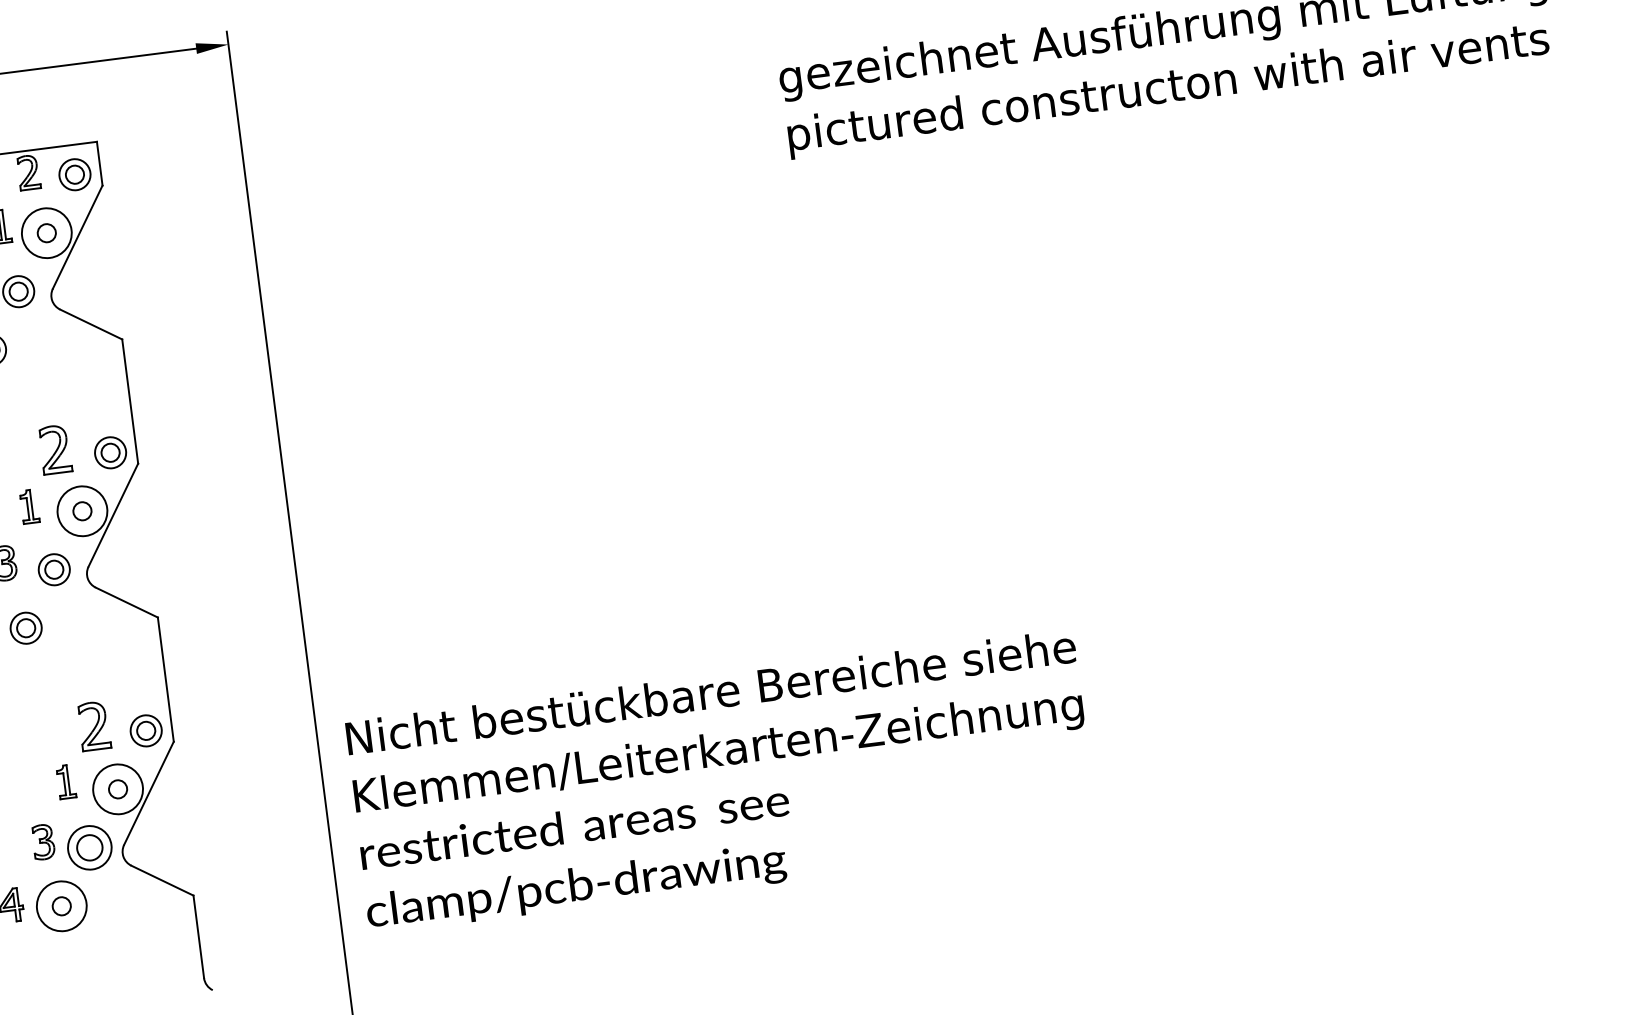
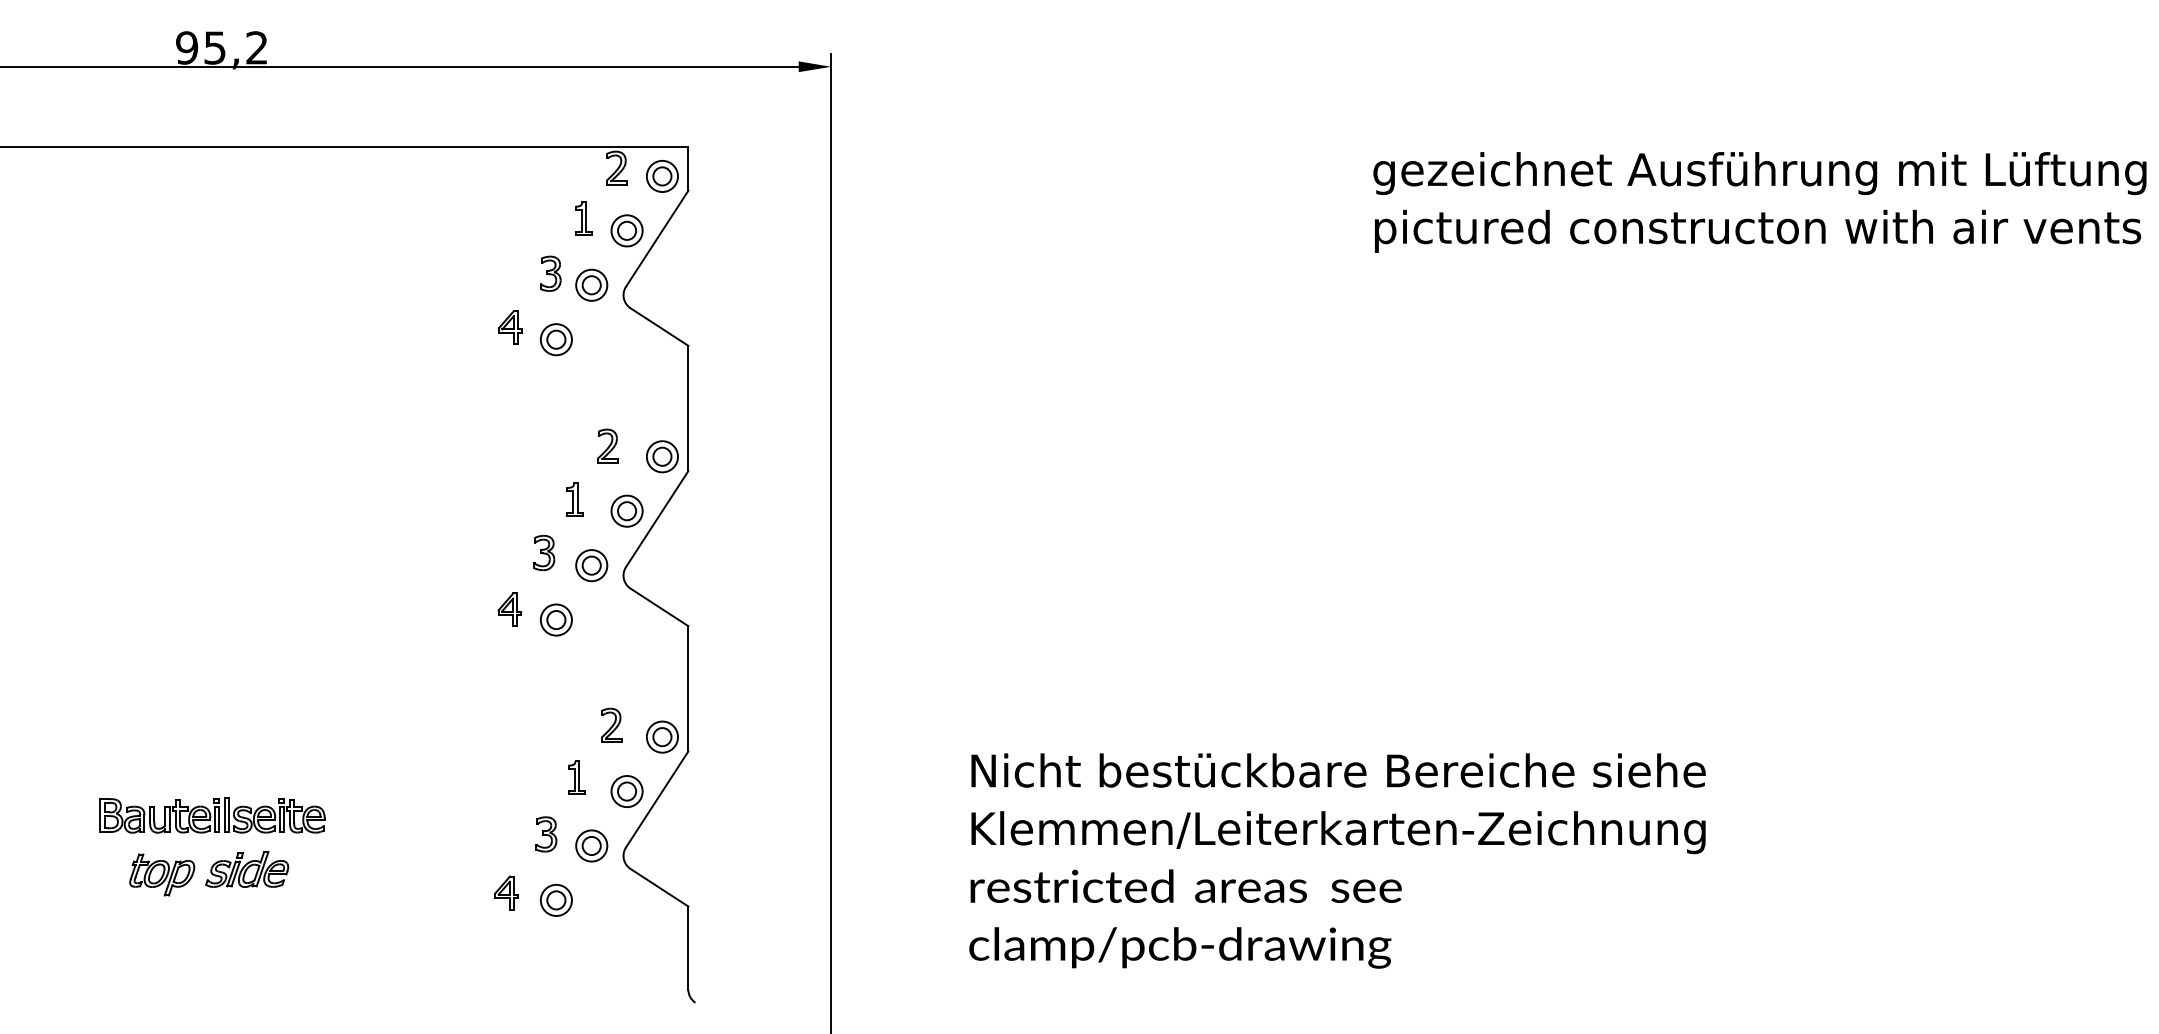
circle: (46, 232) -> (626, 230), size x0.62
part: (54, 448) -> (607, 445), size x0.71
circle: (81, 510) -> (626, 510), size x0.62
part: (94, 724) -> (611, 724), size x0.71
text: (721, 781) -> (1337, 860), moved
circle: (117, 789) -> (626, 791), size x0.62
part: (89, 847) -> (591, 845), size x0.71
circle: (60, 905) -> (555, 899), size x0.62

